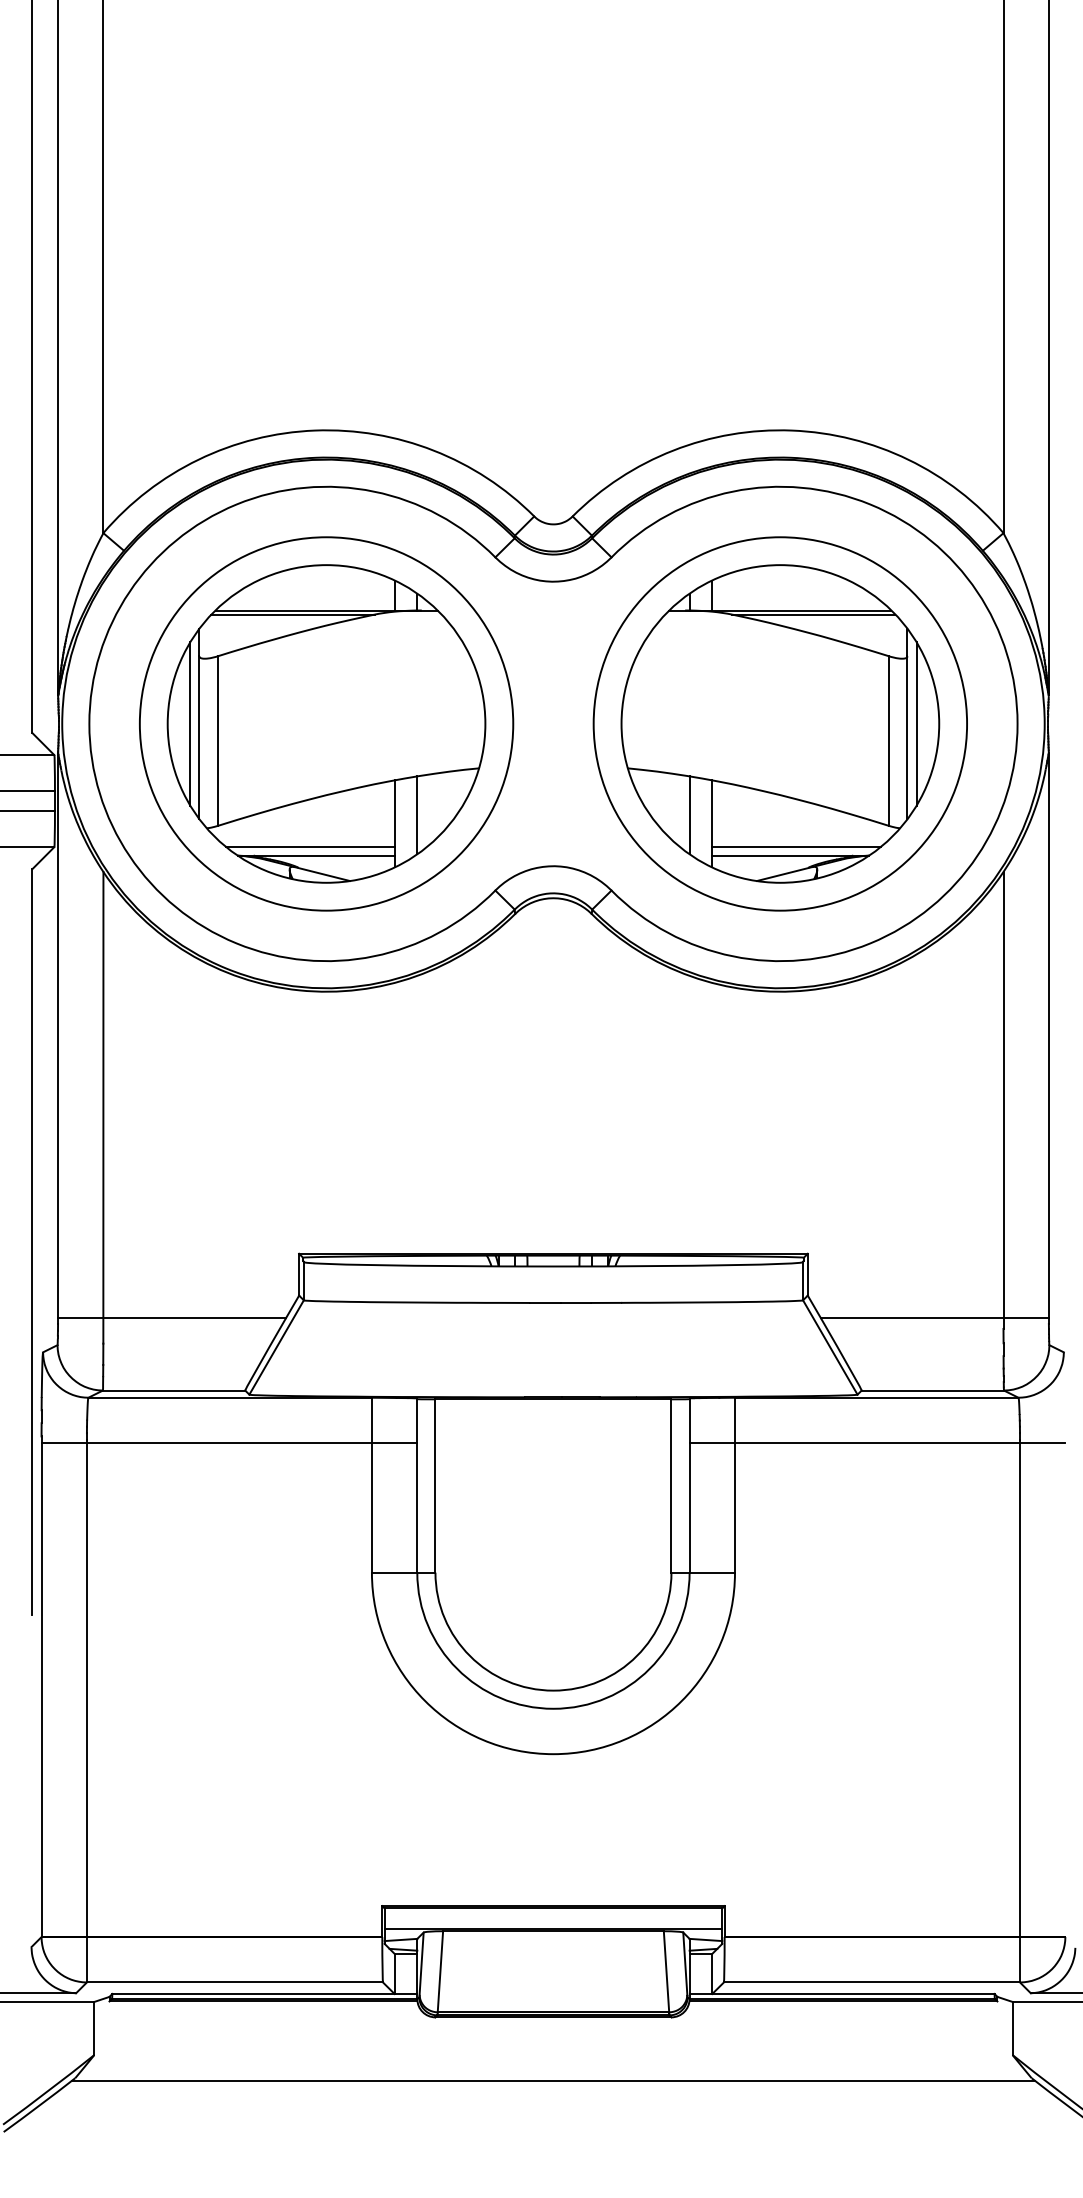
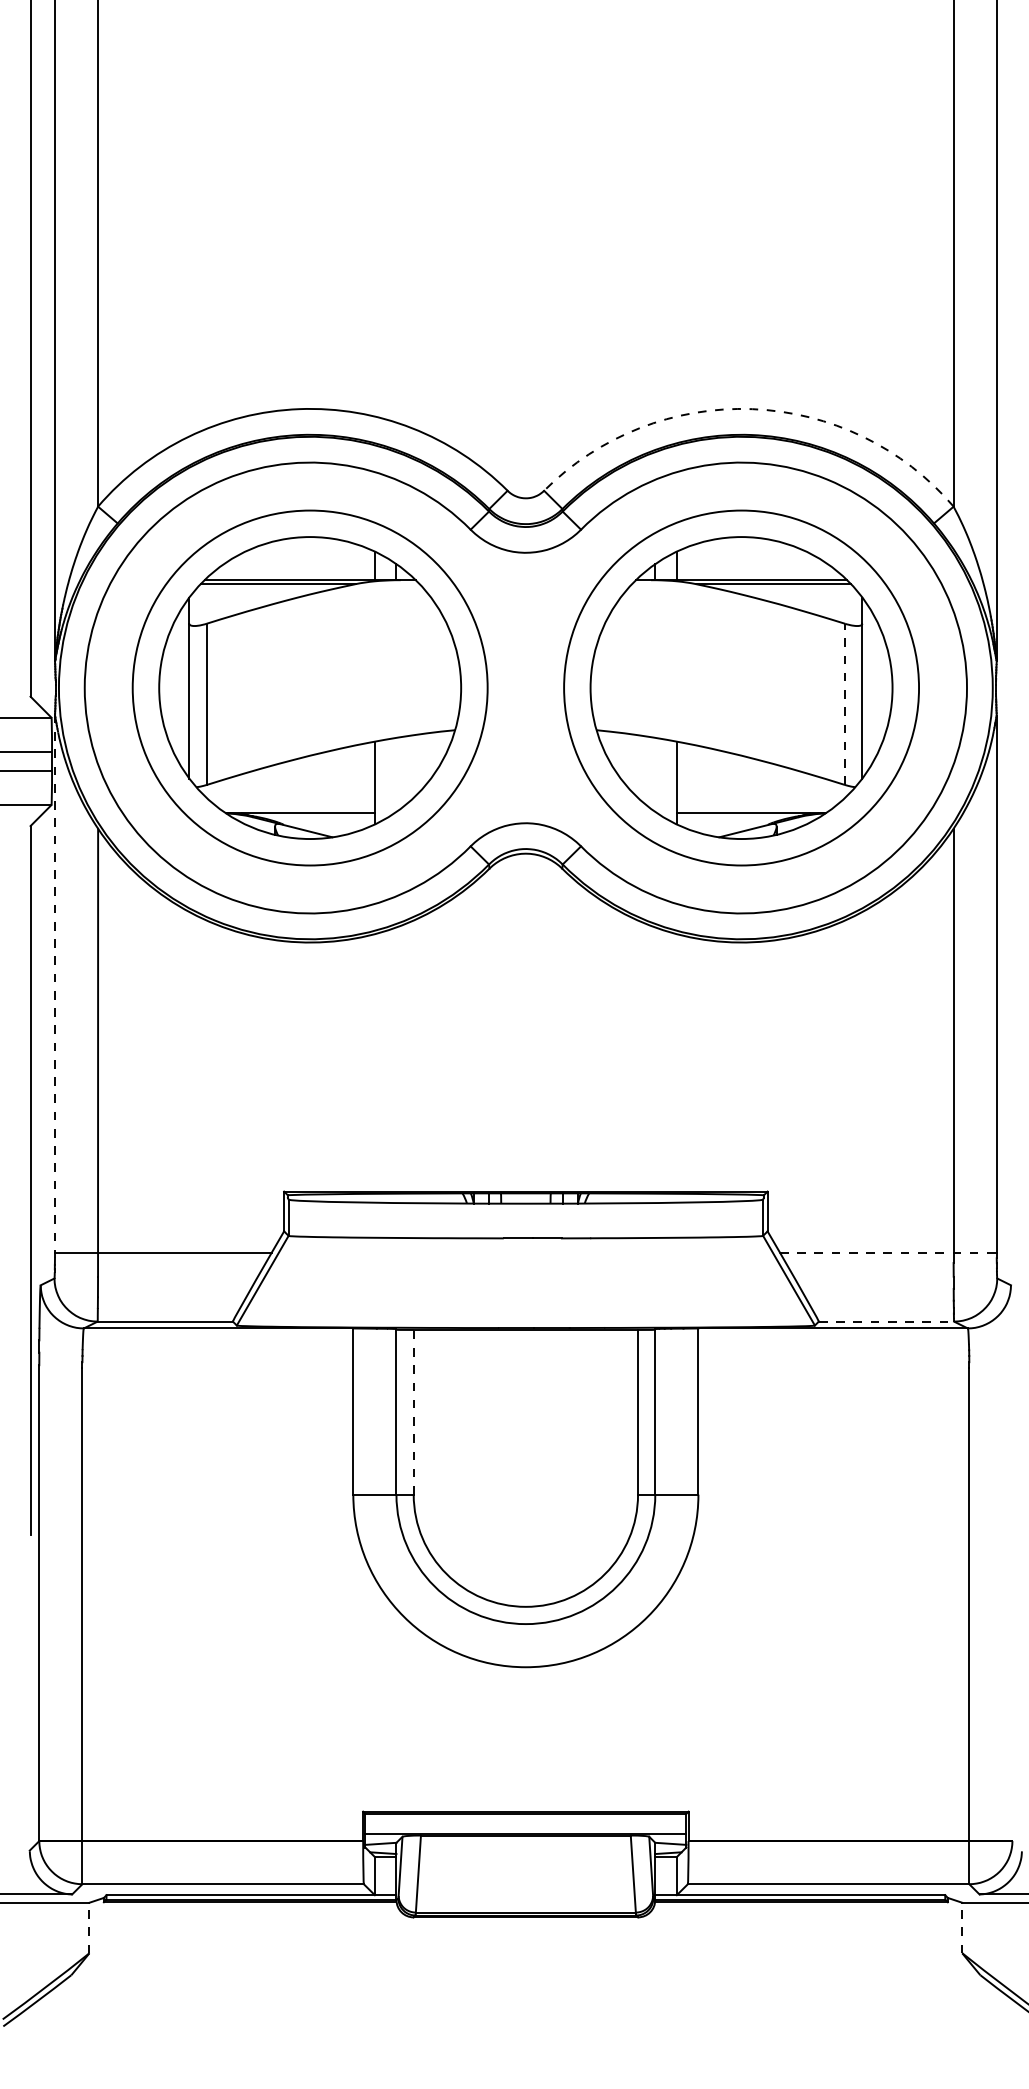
arc: (791, 430) -> (752, 409), solid -> dashed
line: (190, 723) -> (180, 687), removed
line: (916, 723) -> (870, 687), removed
line: (889, 741) -> (845, 704), solid -> dashed
line: (417, 815) -> (396, 775), removed
line: (689, 815) -> (655, 775), removed
line: (309, 846) -> (293, 804), removed
line: (796, 846) -> (756, 804), removed
line: (58, 1038) -> (55, 986), solid -> dashed
line: (935, 1317) -> (888, 1252), solid -> dashed
line: (933, 1390) -> (887, 1321), solid -> dashed
line: (229, 1443) -> (217, 1371), removed
line: (877, 1443) -> (833, 1371), removed
line: (435, 1486) -> (413, 1412), solid -> dashed
line: (94, 2028) -> (89, 1927), solid -> dashed
line: (1012, 2028) -> (962, 1927), solid -> dashed
line: (553, 2080) -> (525, 1977), removed

